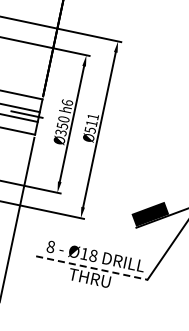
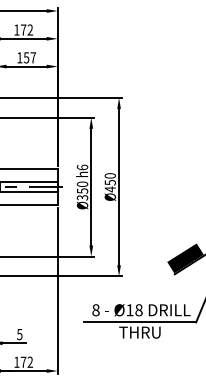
text: (90, 123) -> (109, 182), Ø511 -> Ø450
line: (92, 268) -> (140, 322), dashed -> solid

